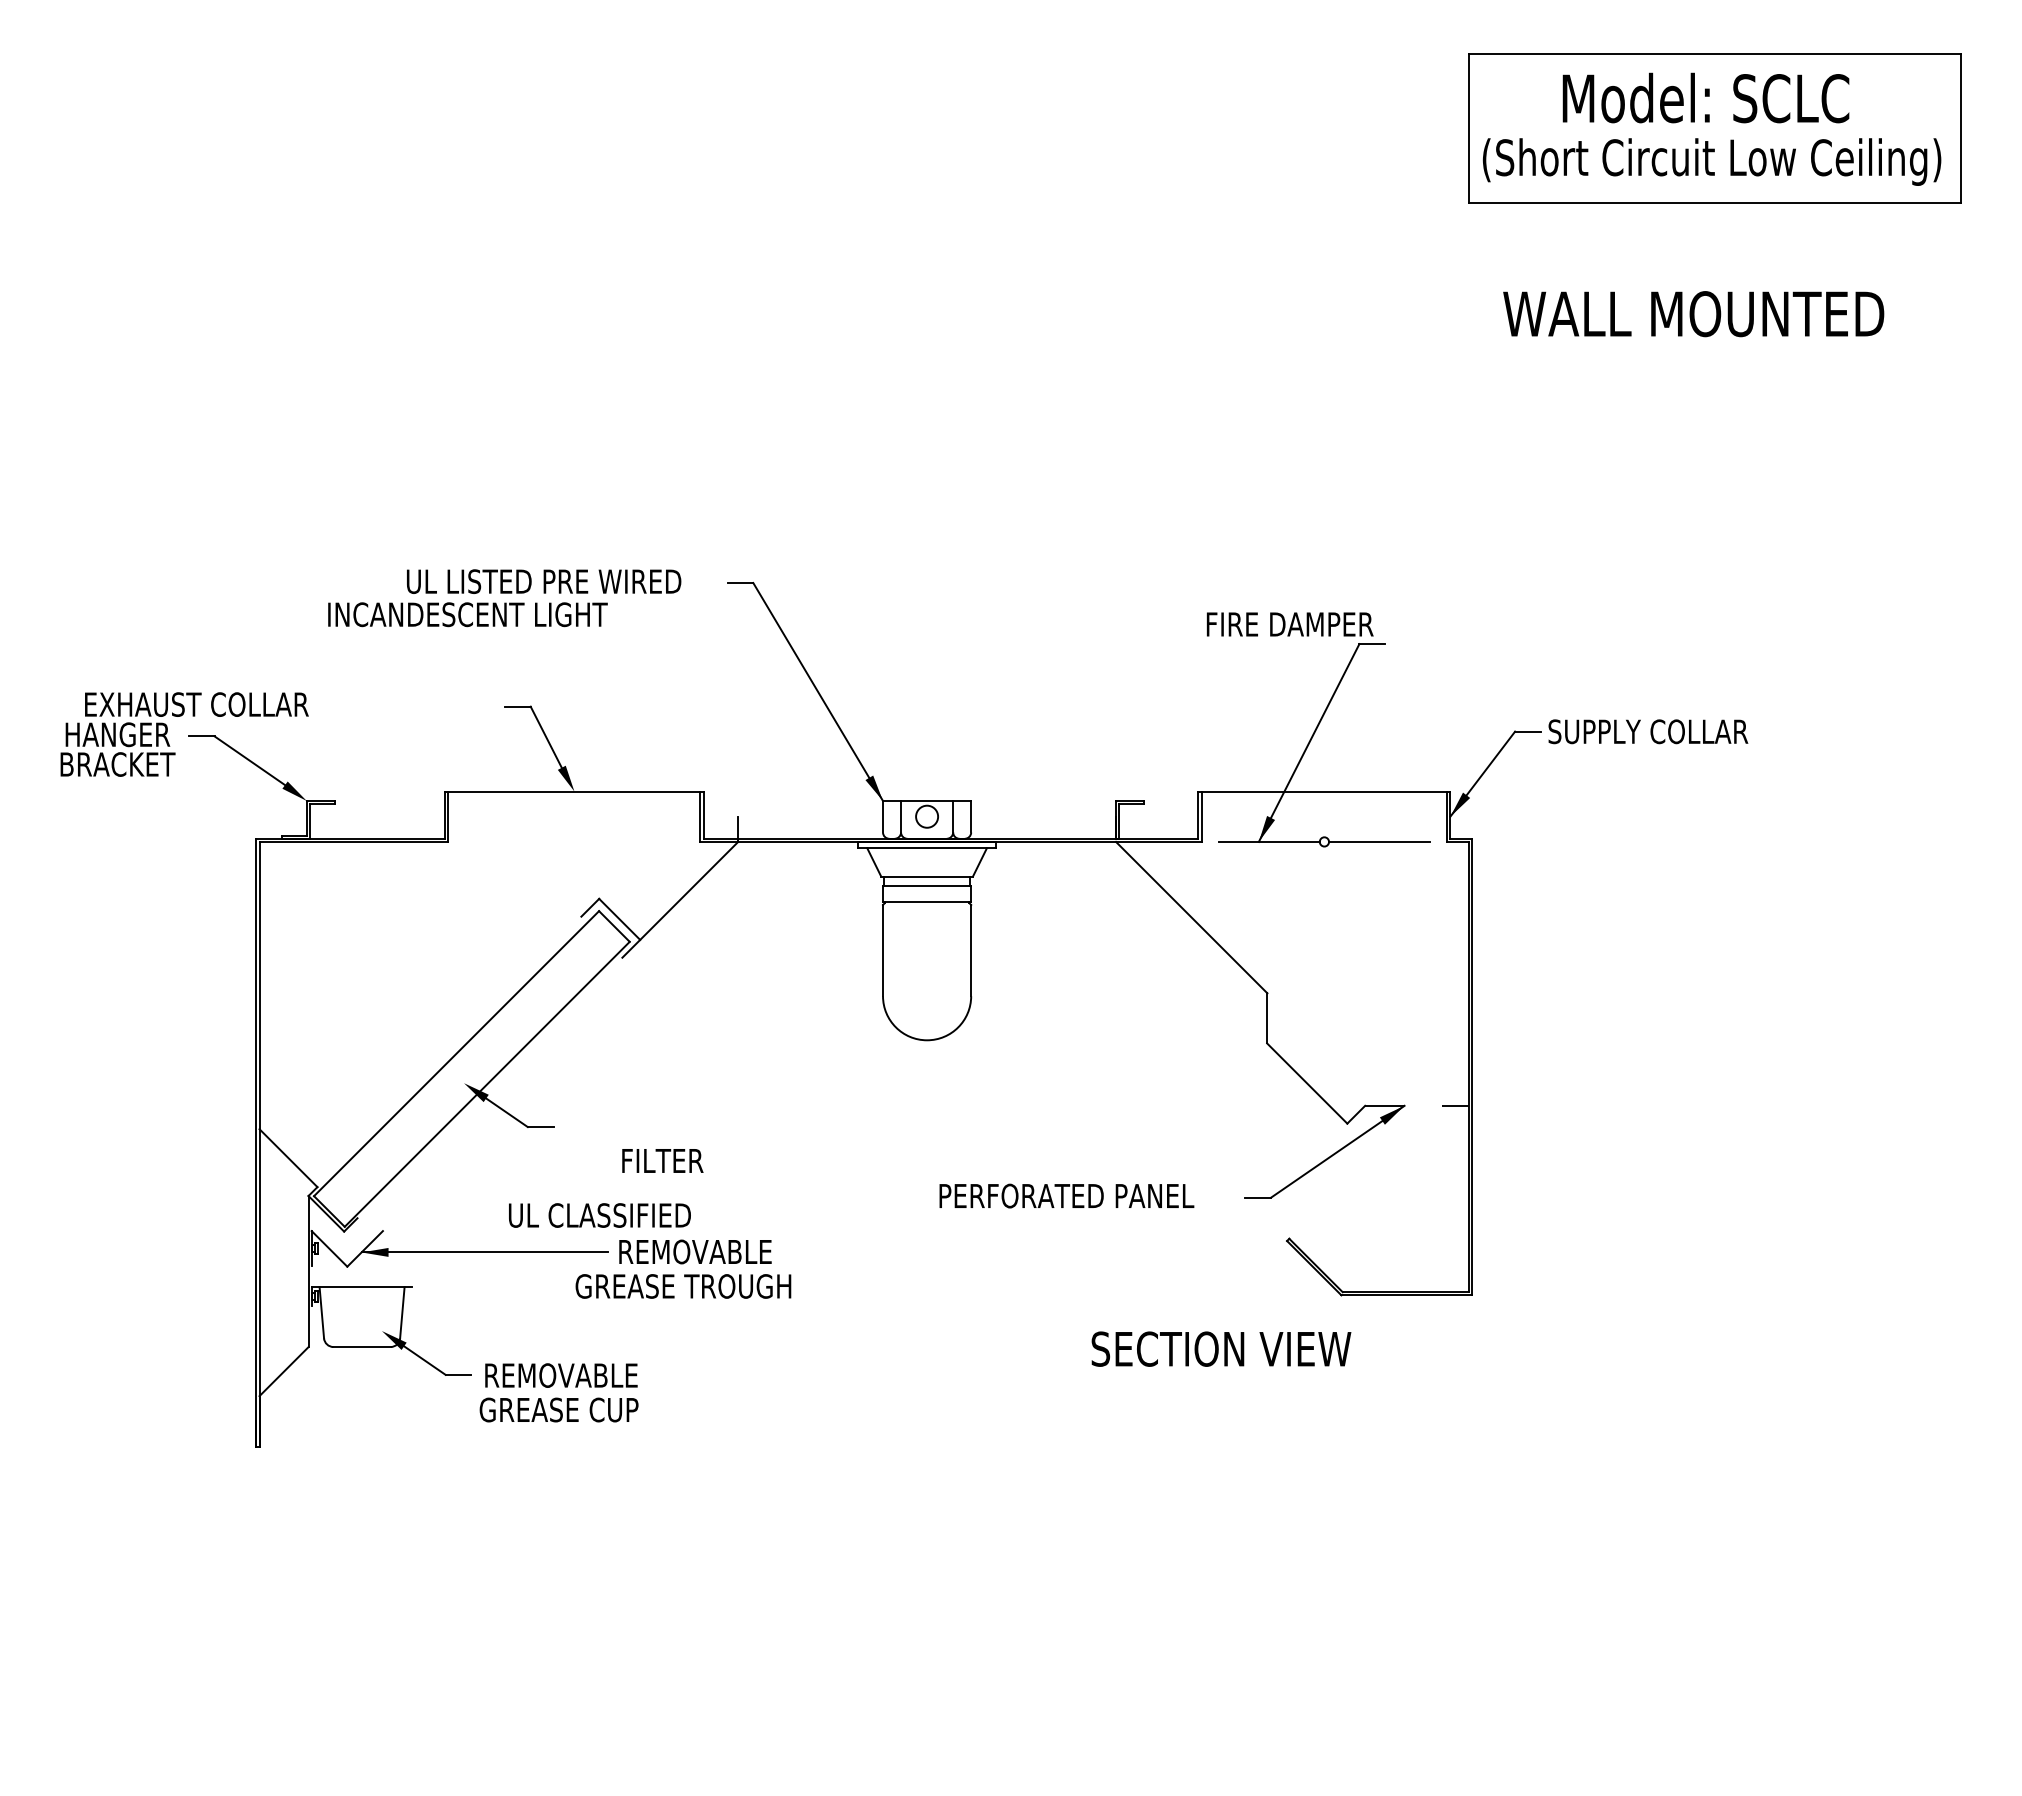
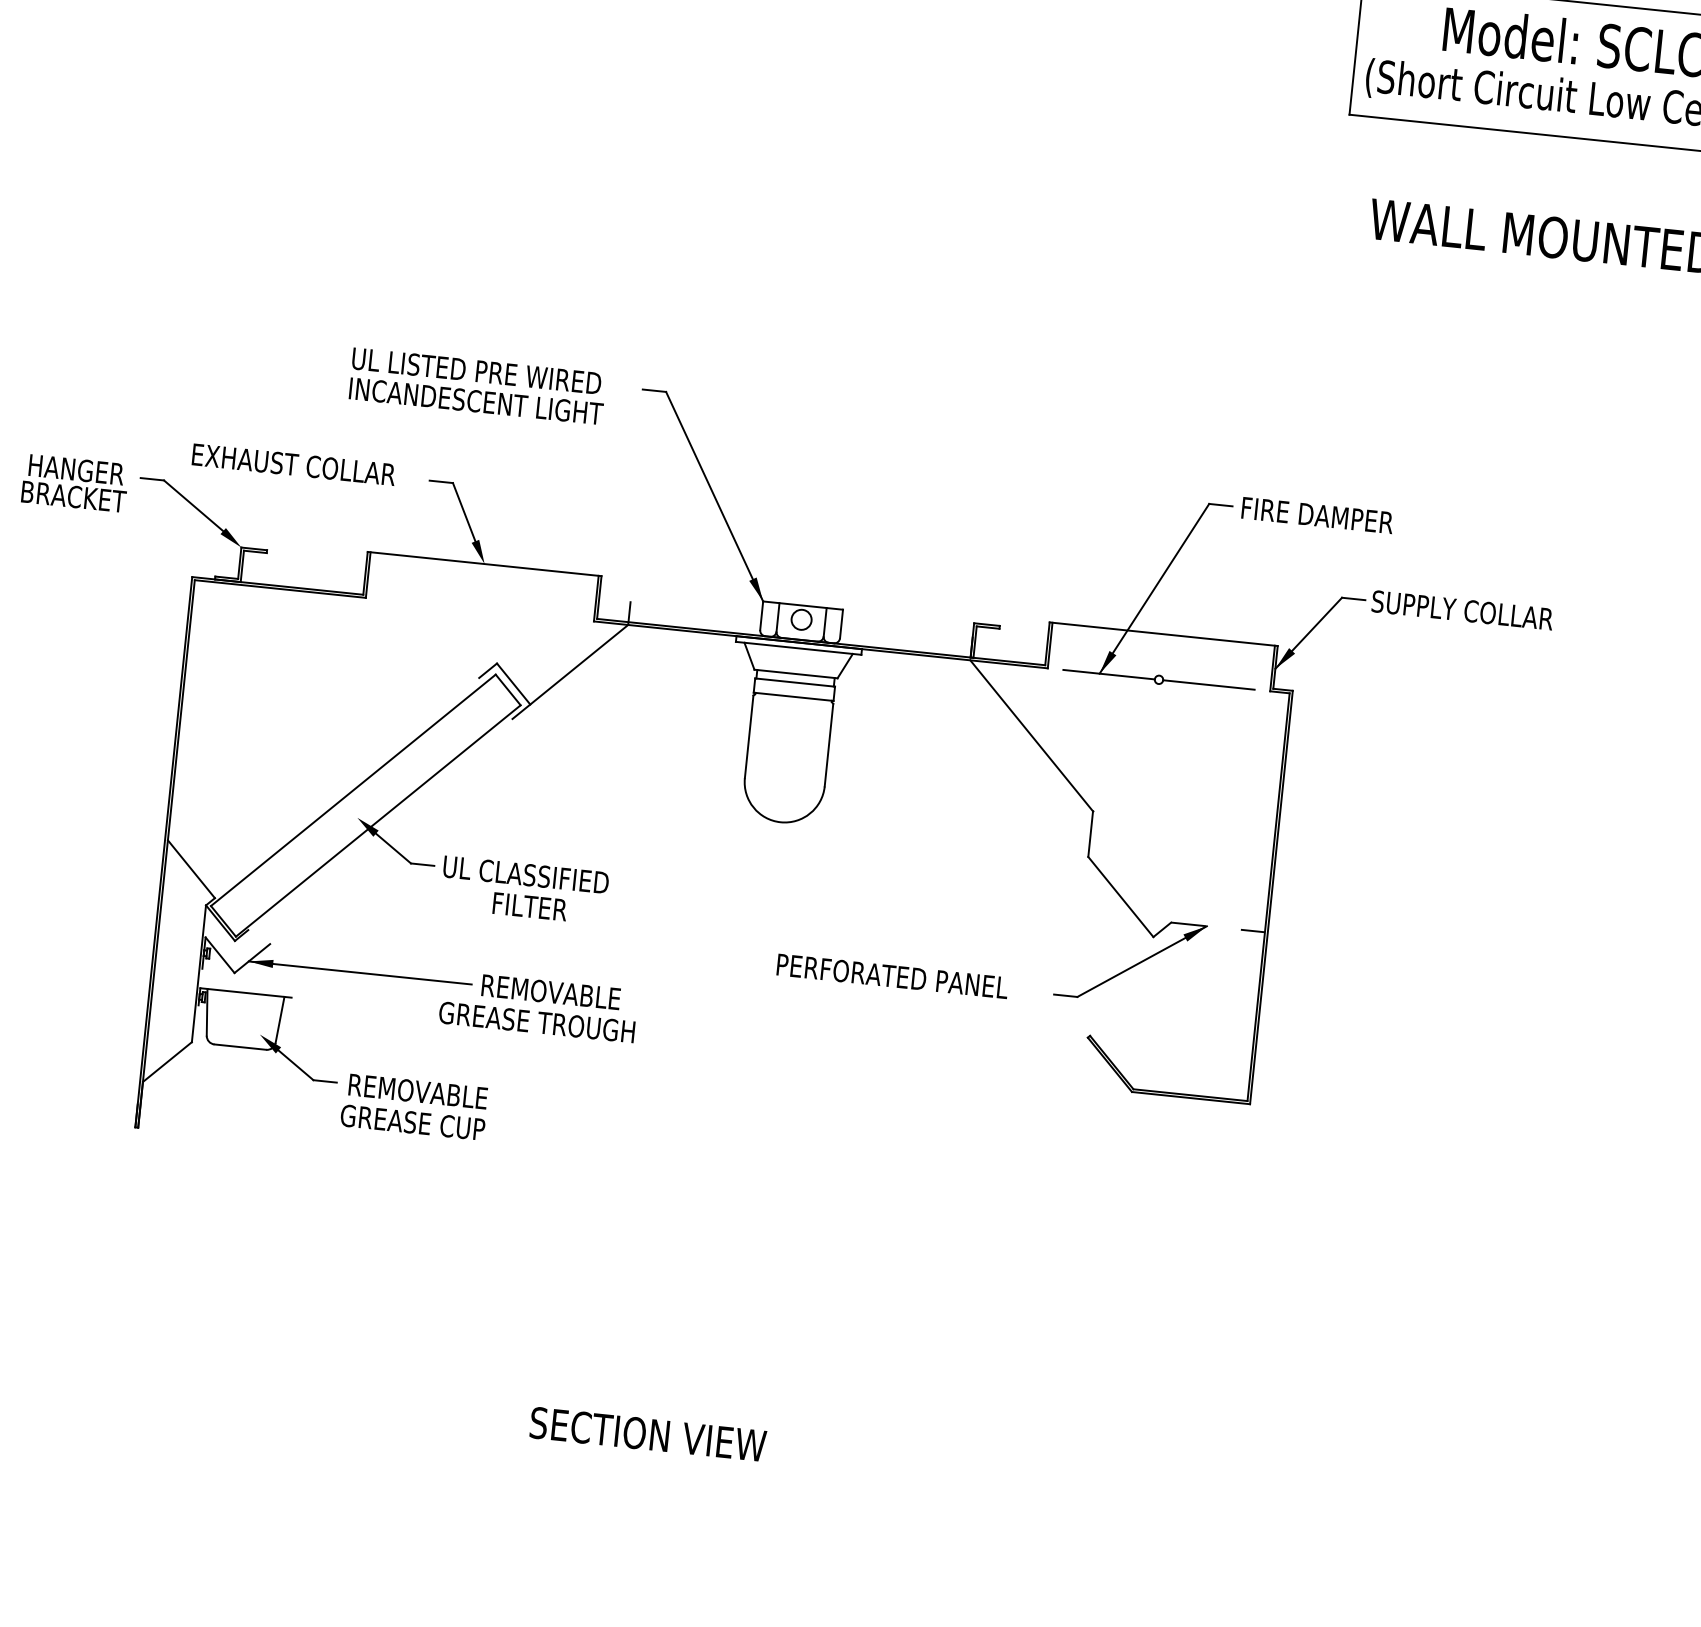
text: (467, 614) -> (475, 401), moved
text: (1289, 624) -> (1317, 515), moved
text: (196, 704) -> (293, 464), moved
text: (599, 1215) -> (525, 874), moved
text: (1221, 1348) -> (648, 1433), moved

